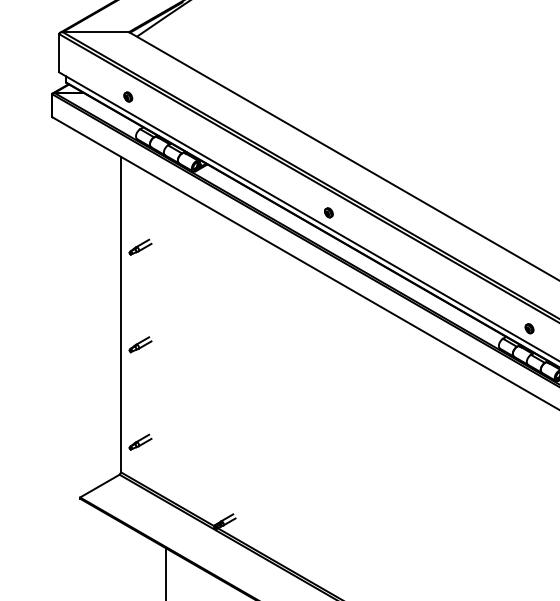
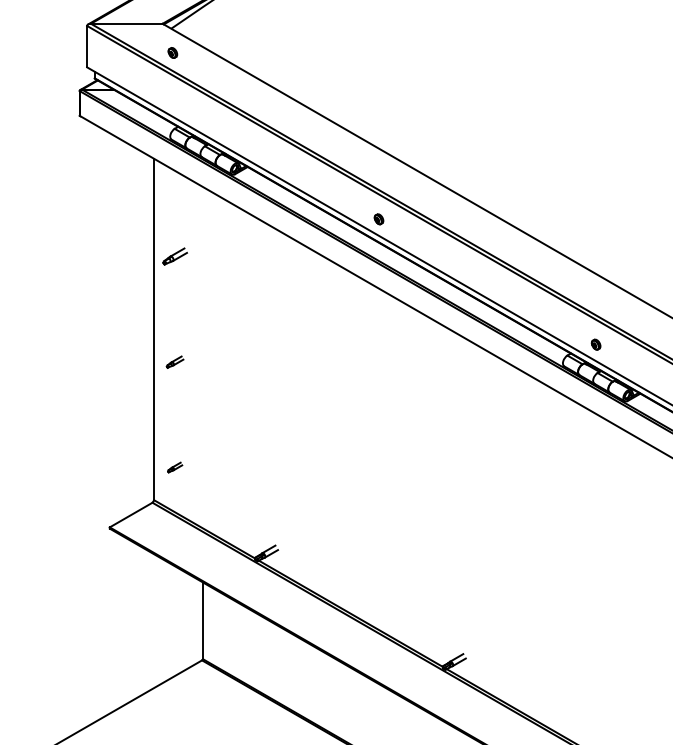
part: (127, 96) -> (172, 52), moved
part: (139, 345) -> (174, 362), size x0.7
part: (139, 442) -> (174, 467), size x0.6

